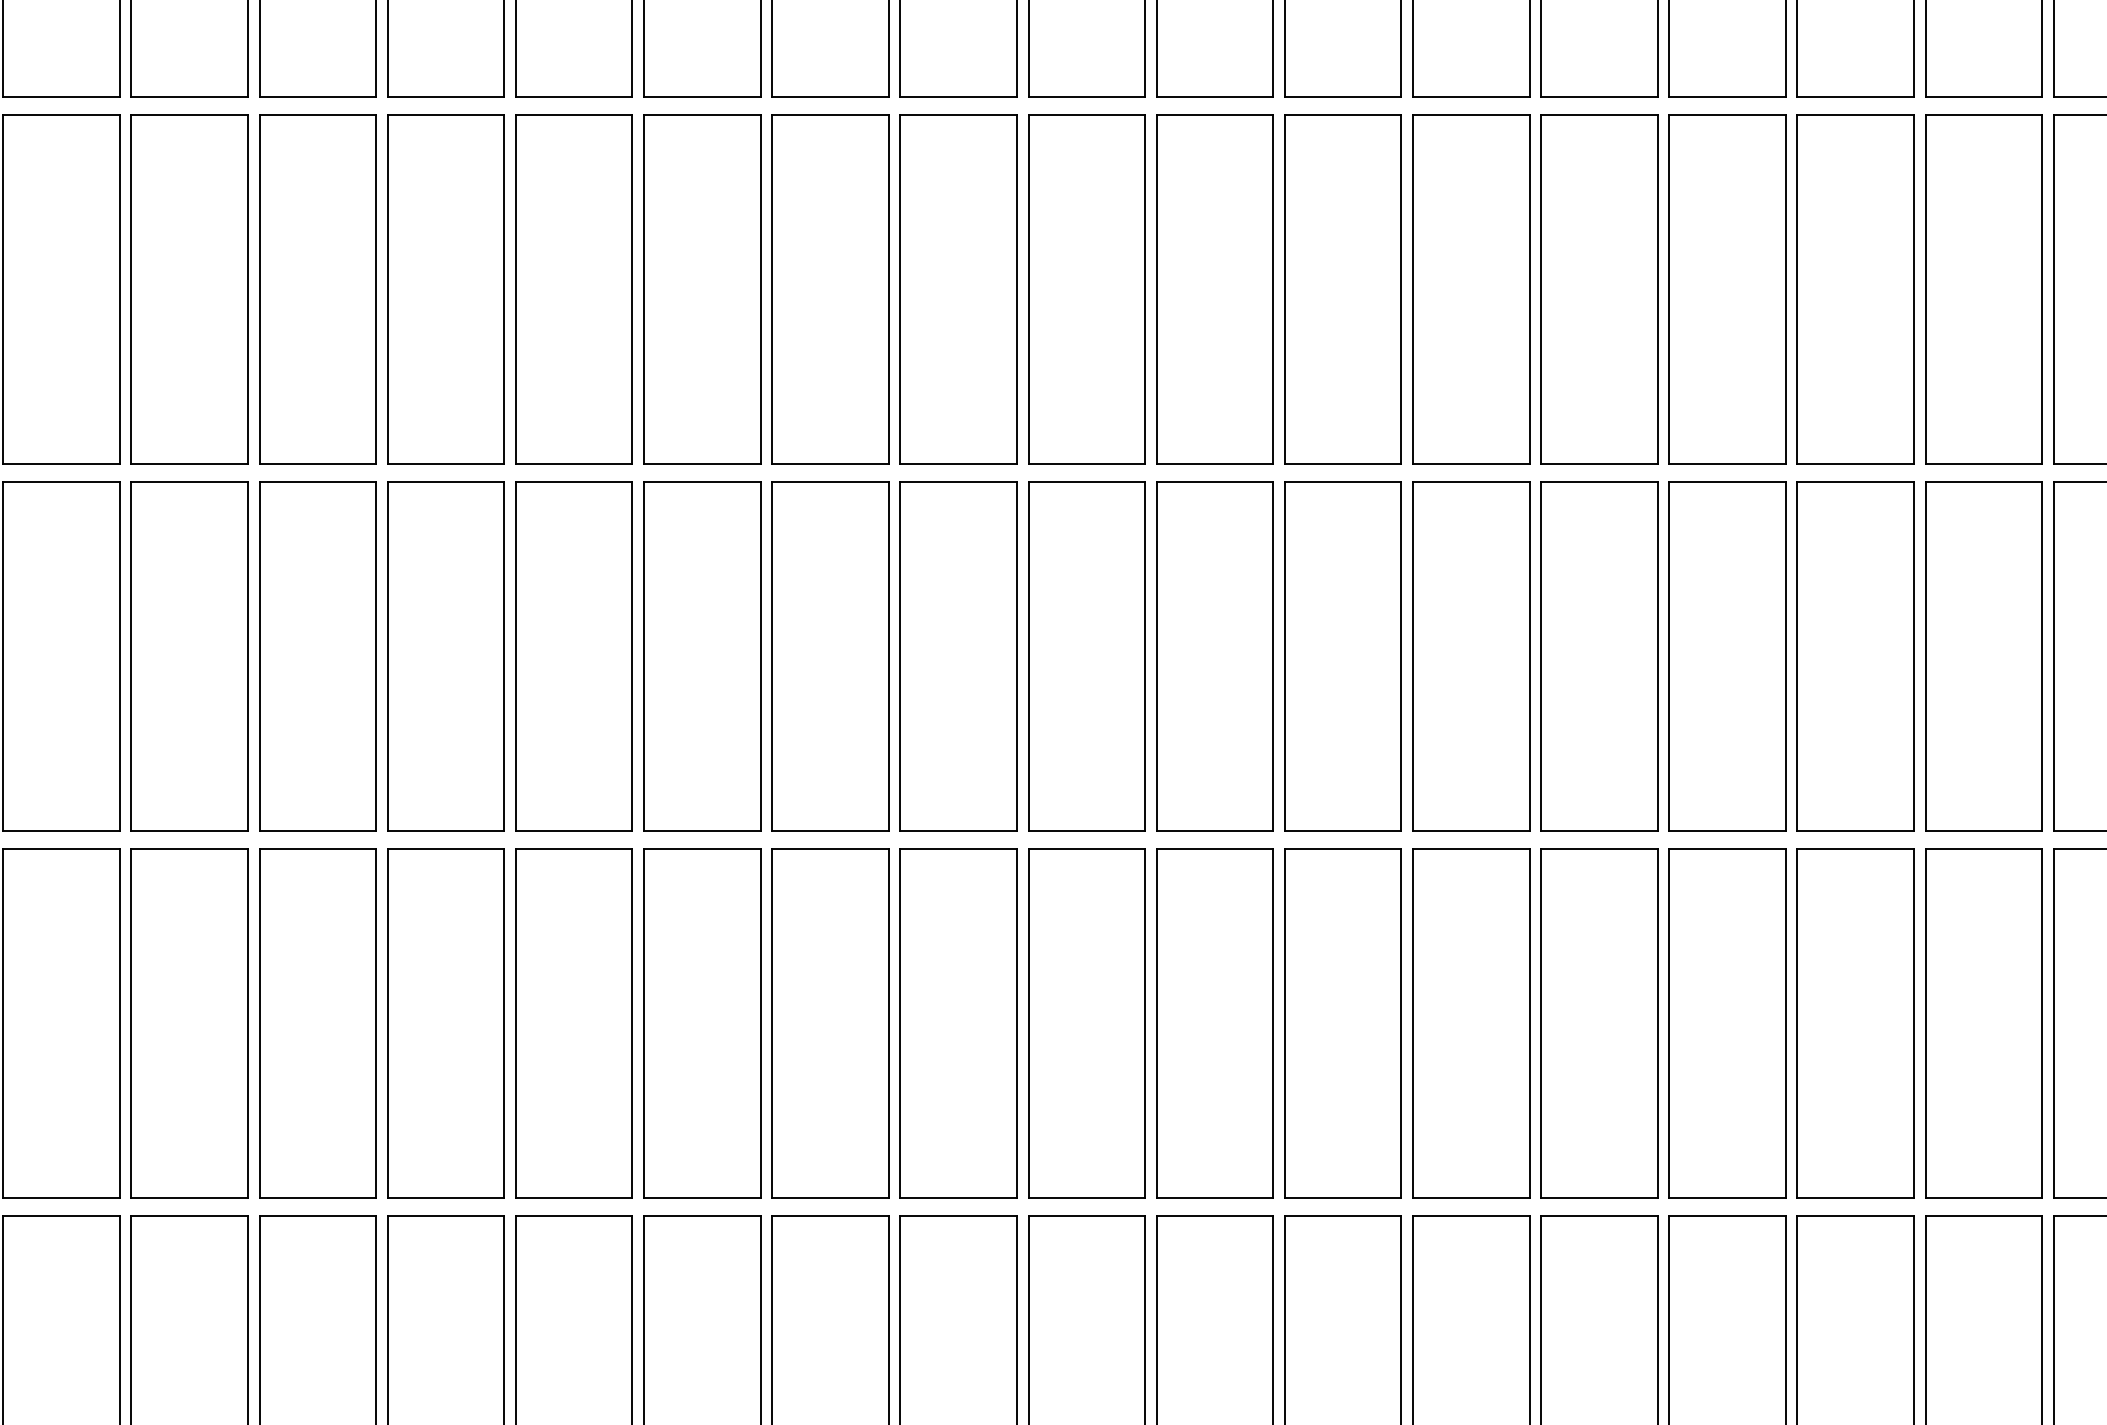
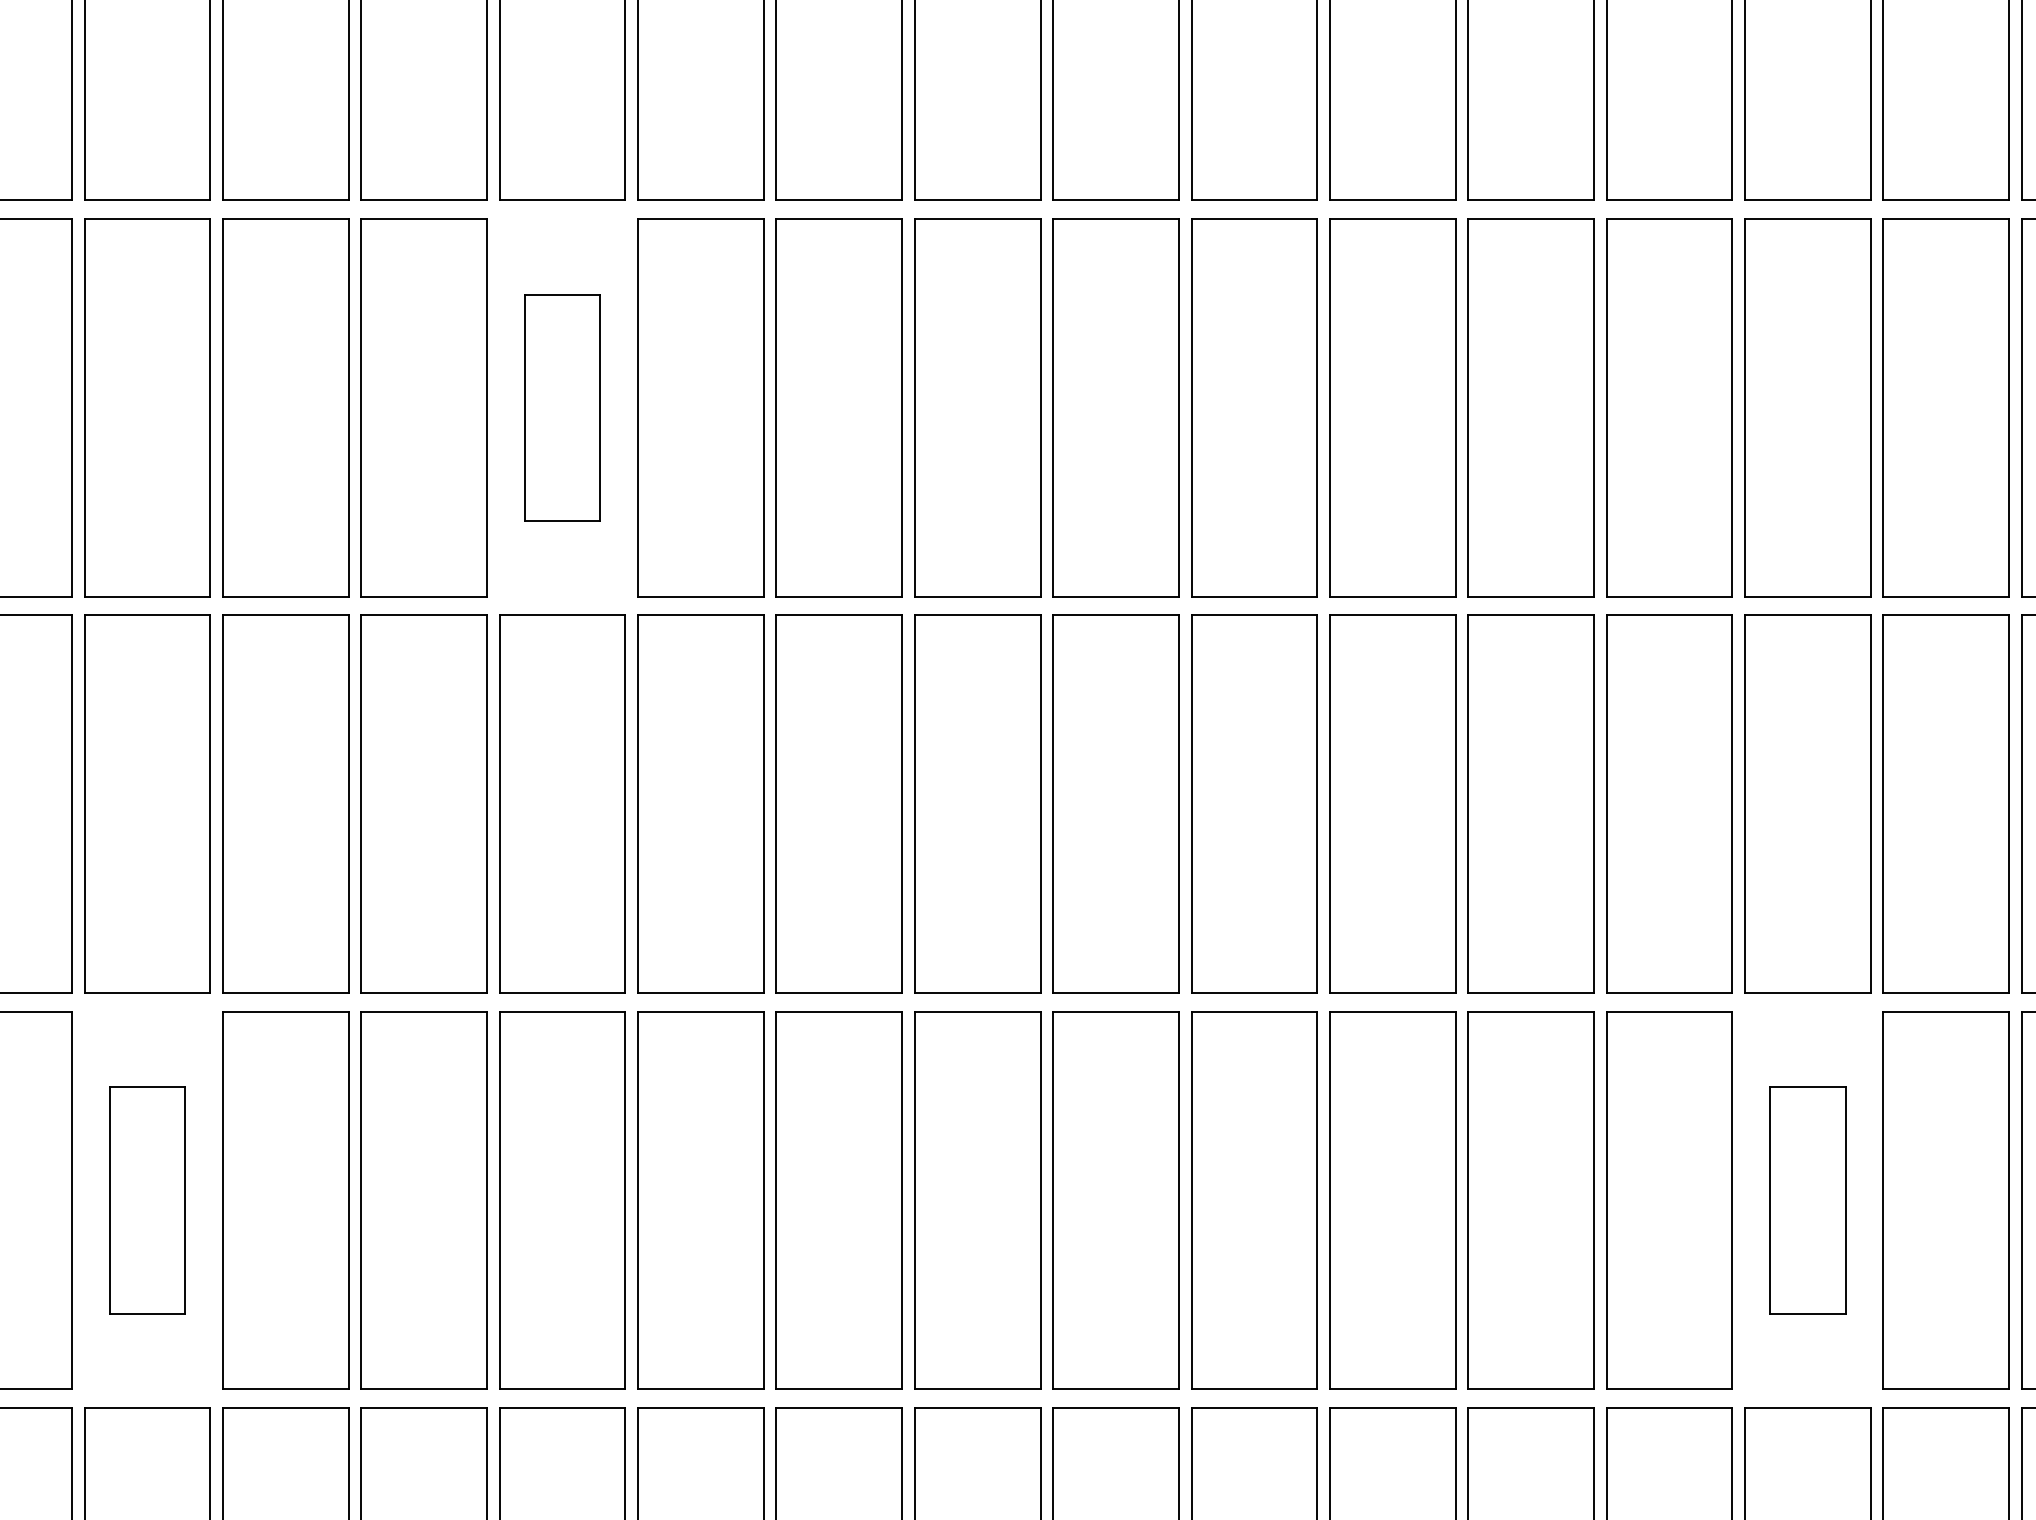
part: (573, 289) -> (561, 407), size x0.6
part: (189, 1023) -> (147, 1200), size x0.6
part: (1727, 1023) -> (1807, 1200), size x0.6

